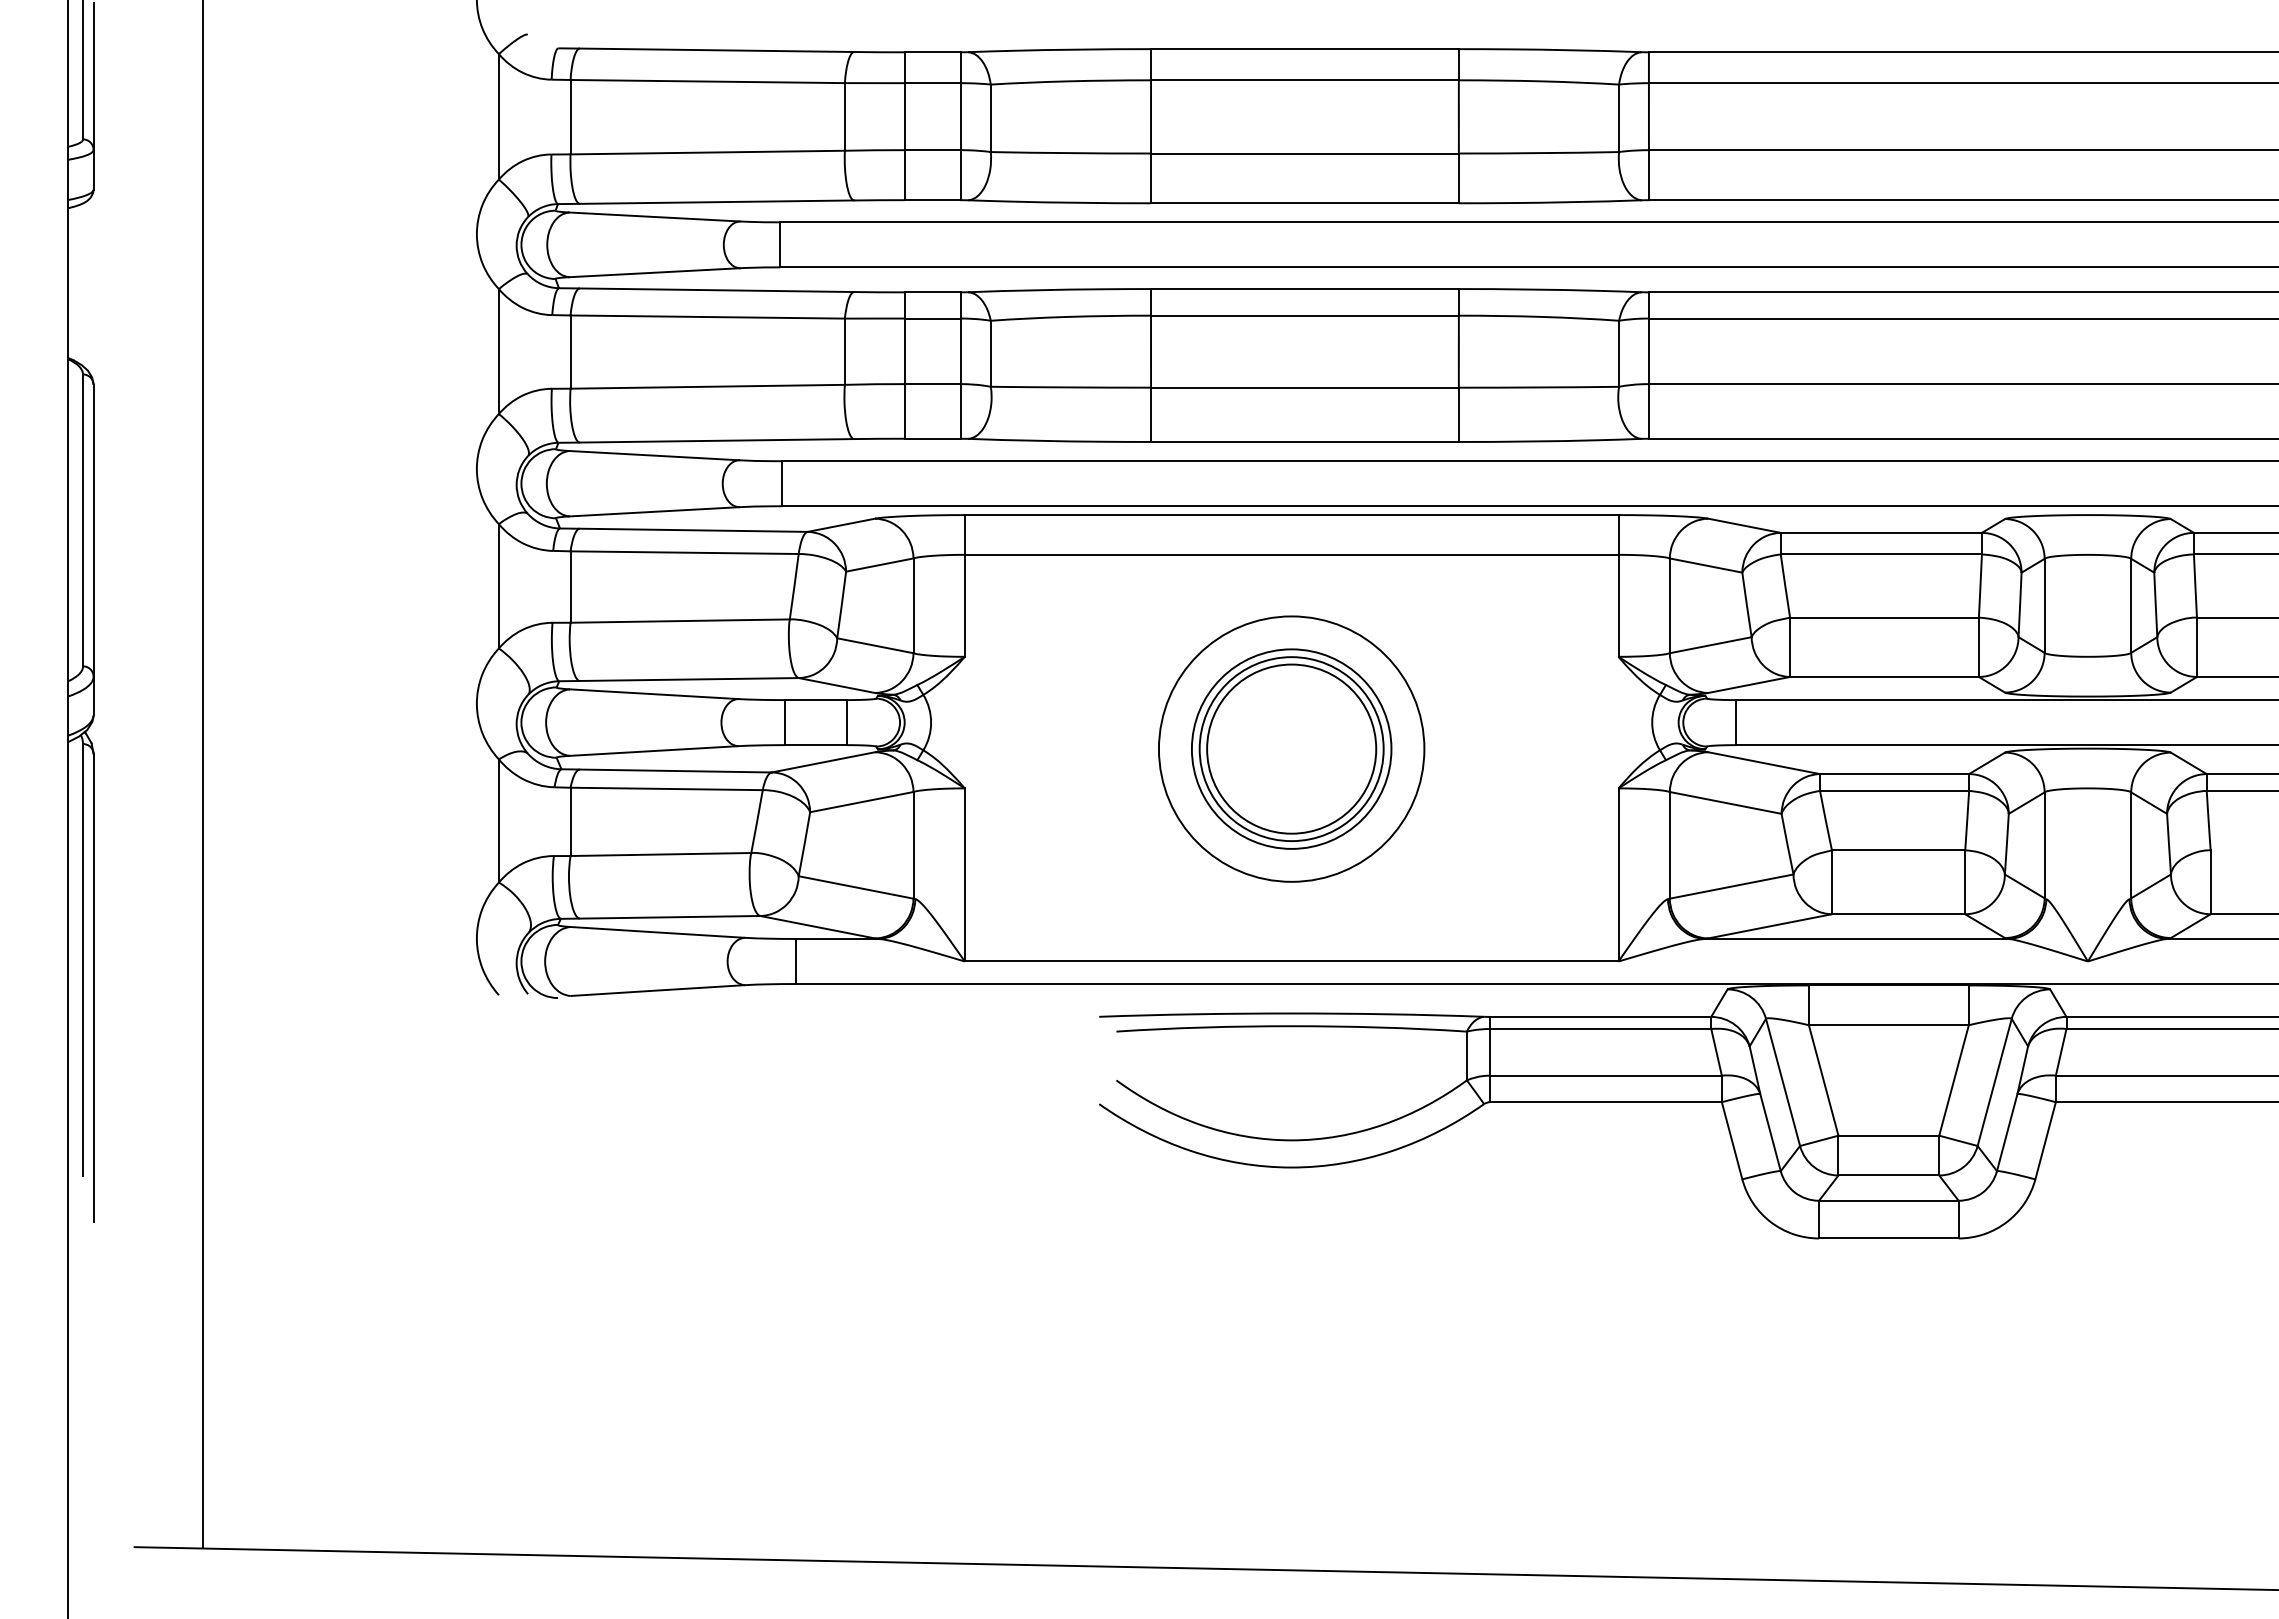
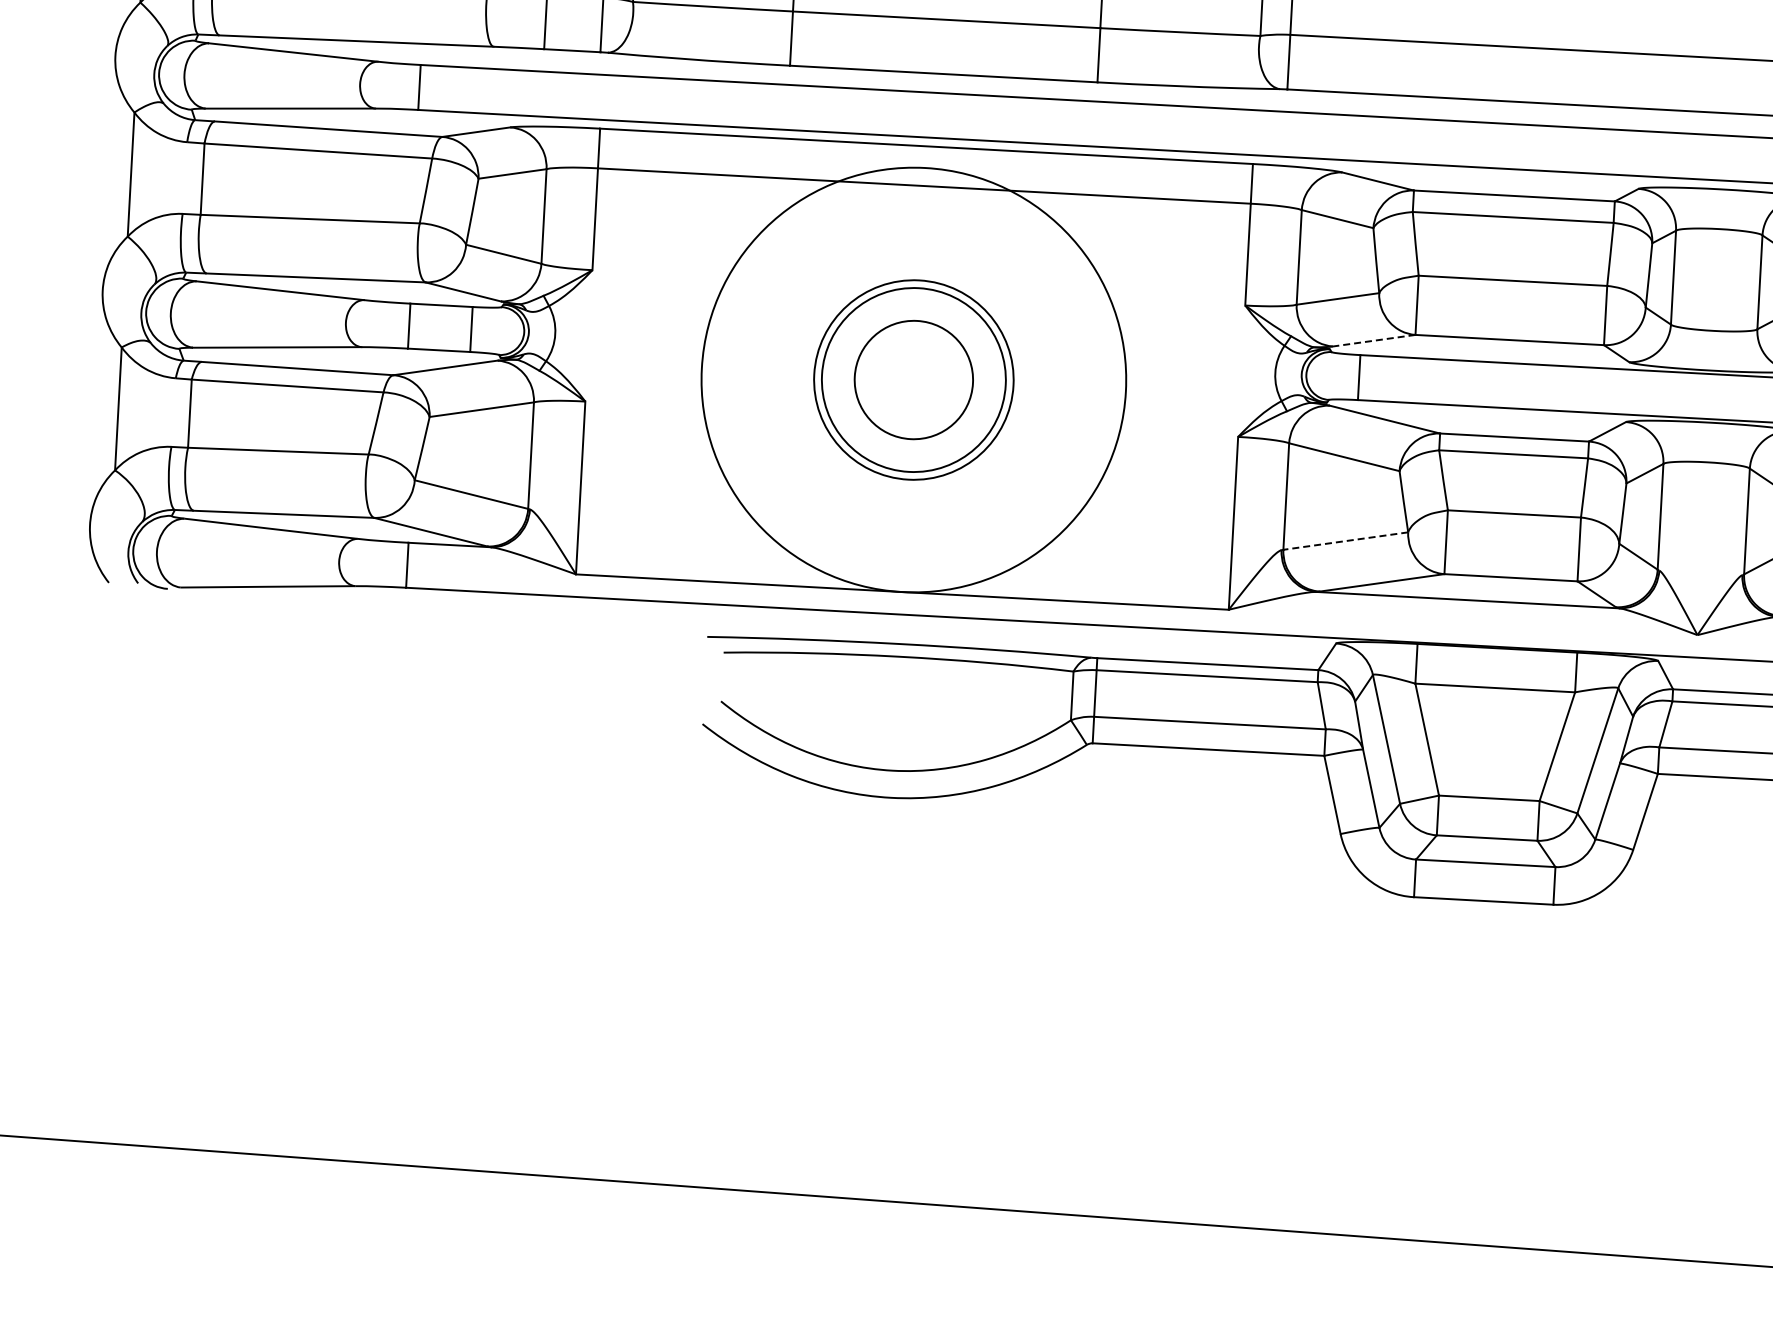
line: (1749, 684) -> (1374, 340), solid -> dashed
circle: (1291, 748) -> (913, 379), size x0.7
circle: (1291, 748) -> (913, 379), size x1.6
line: (1731, 886) -> (1345, 540), solid -> dashed

